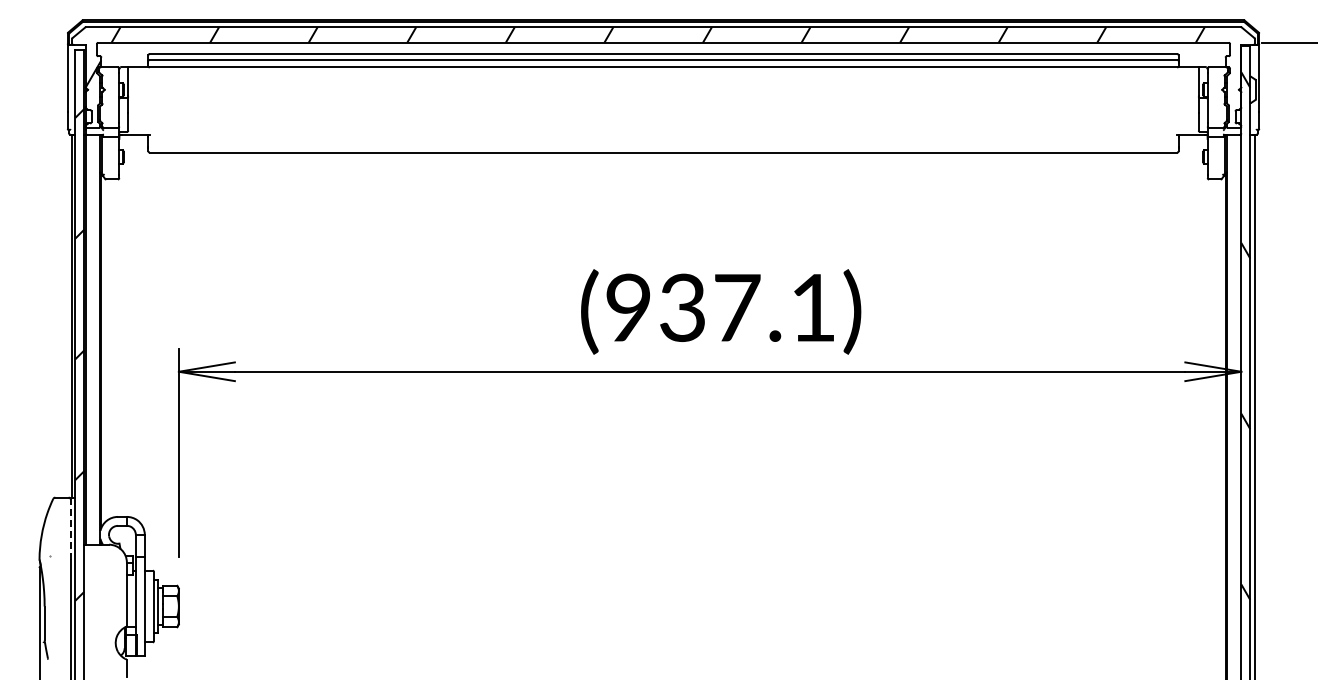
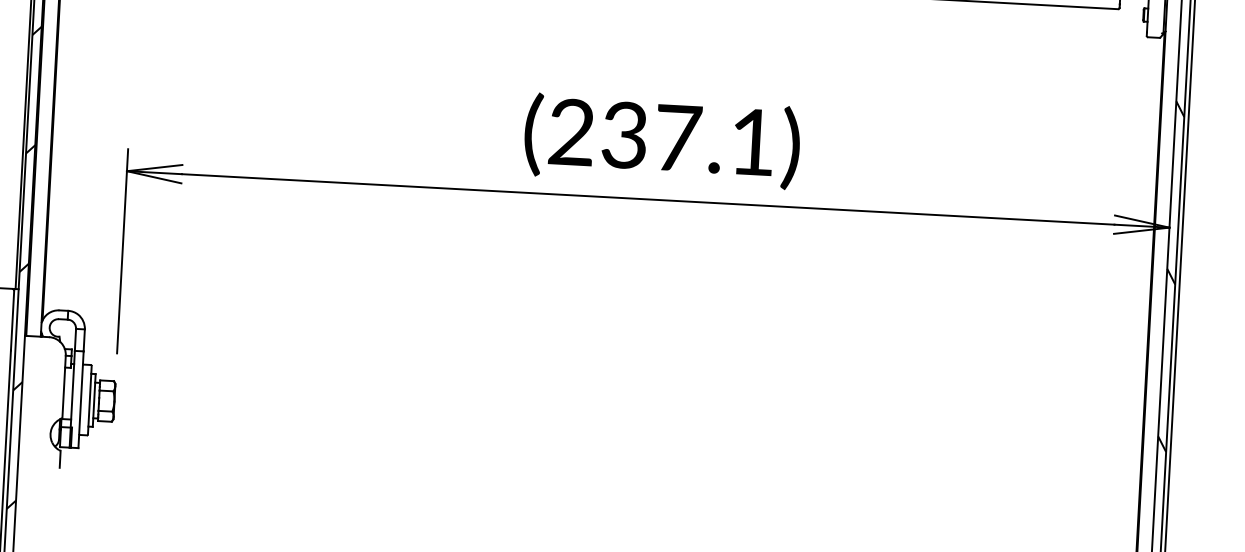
text: (628, 307) -> (571, 132), (937.1) -> (237.1)
line: (70, 529) -> (12, 320), dashed -> solid

